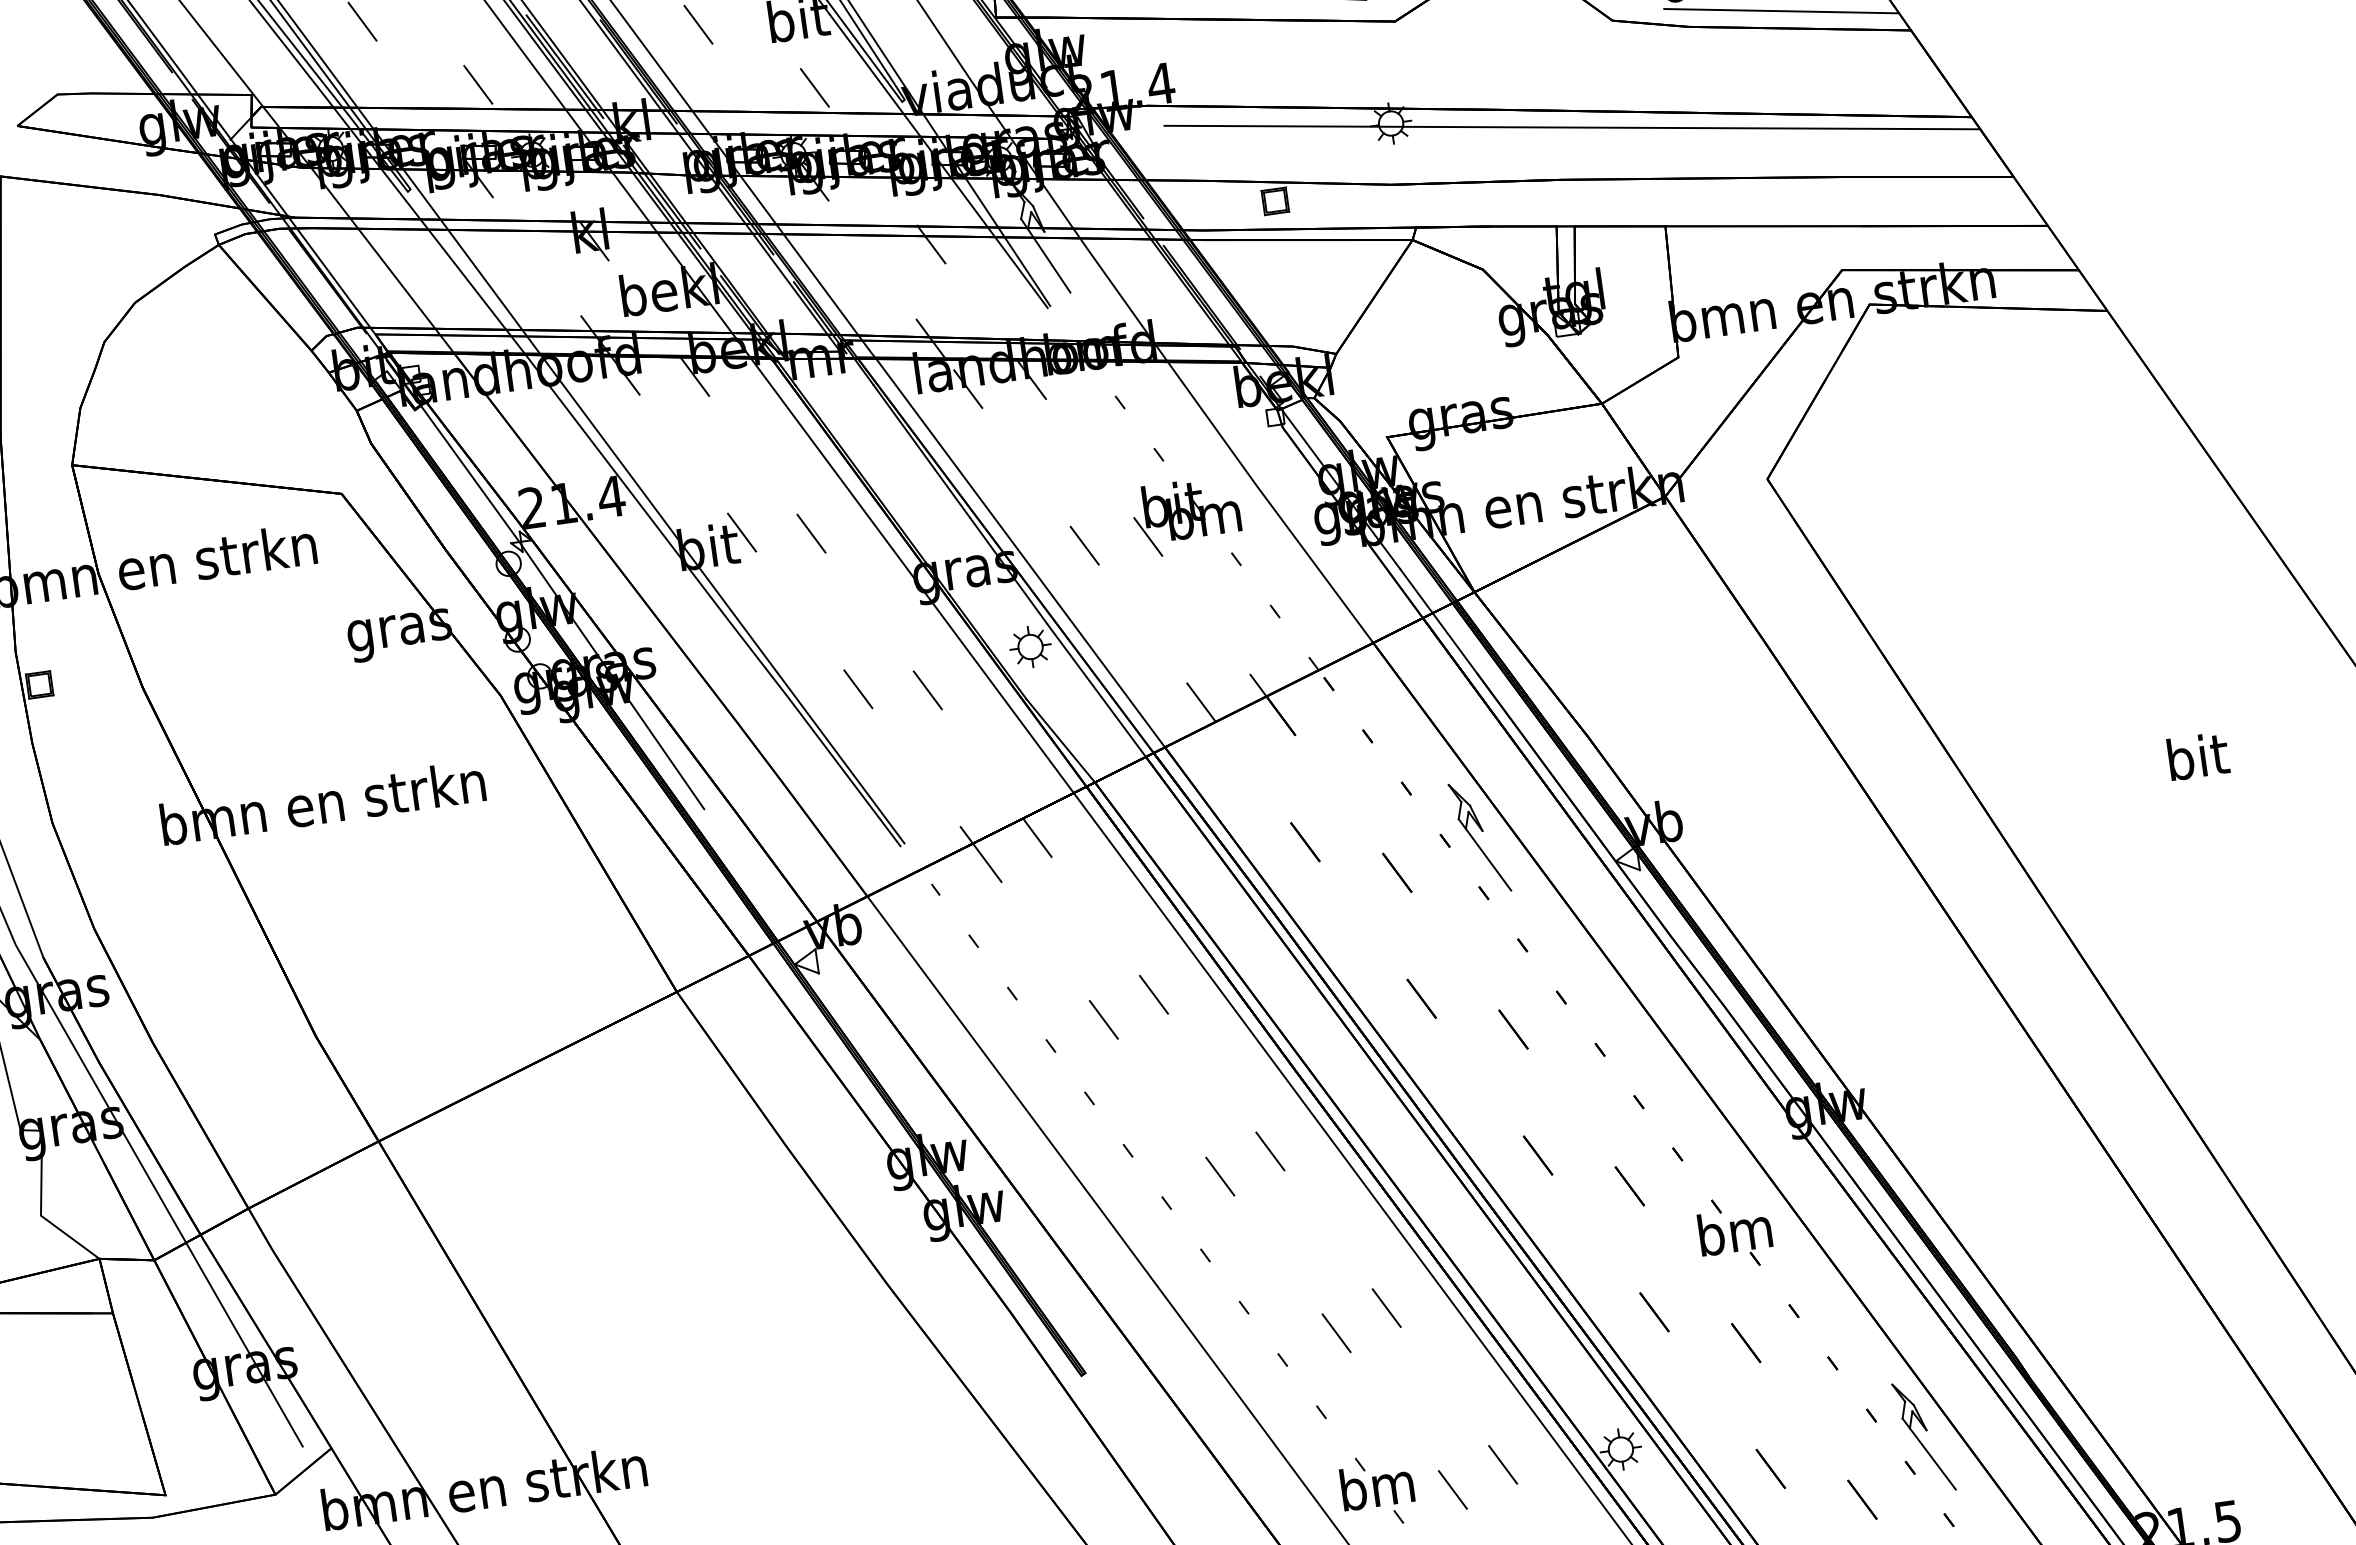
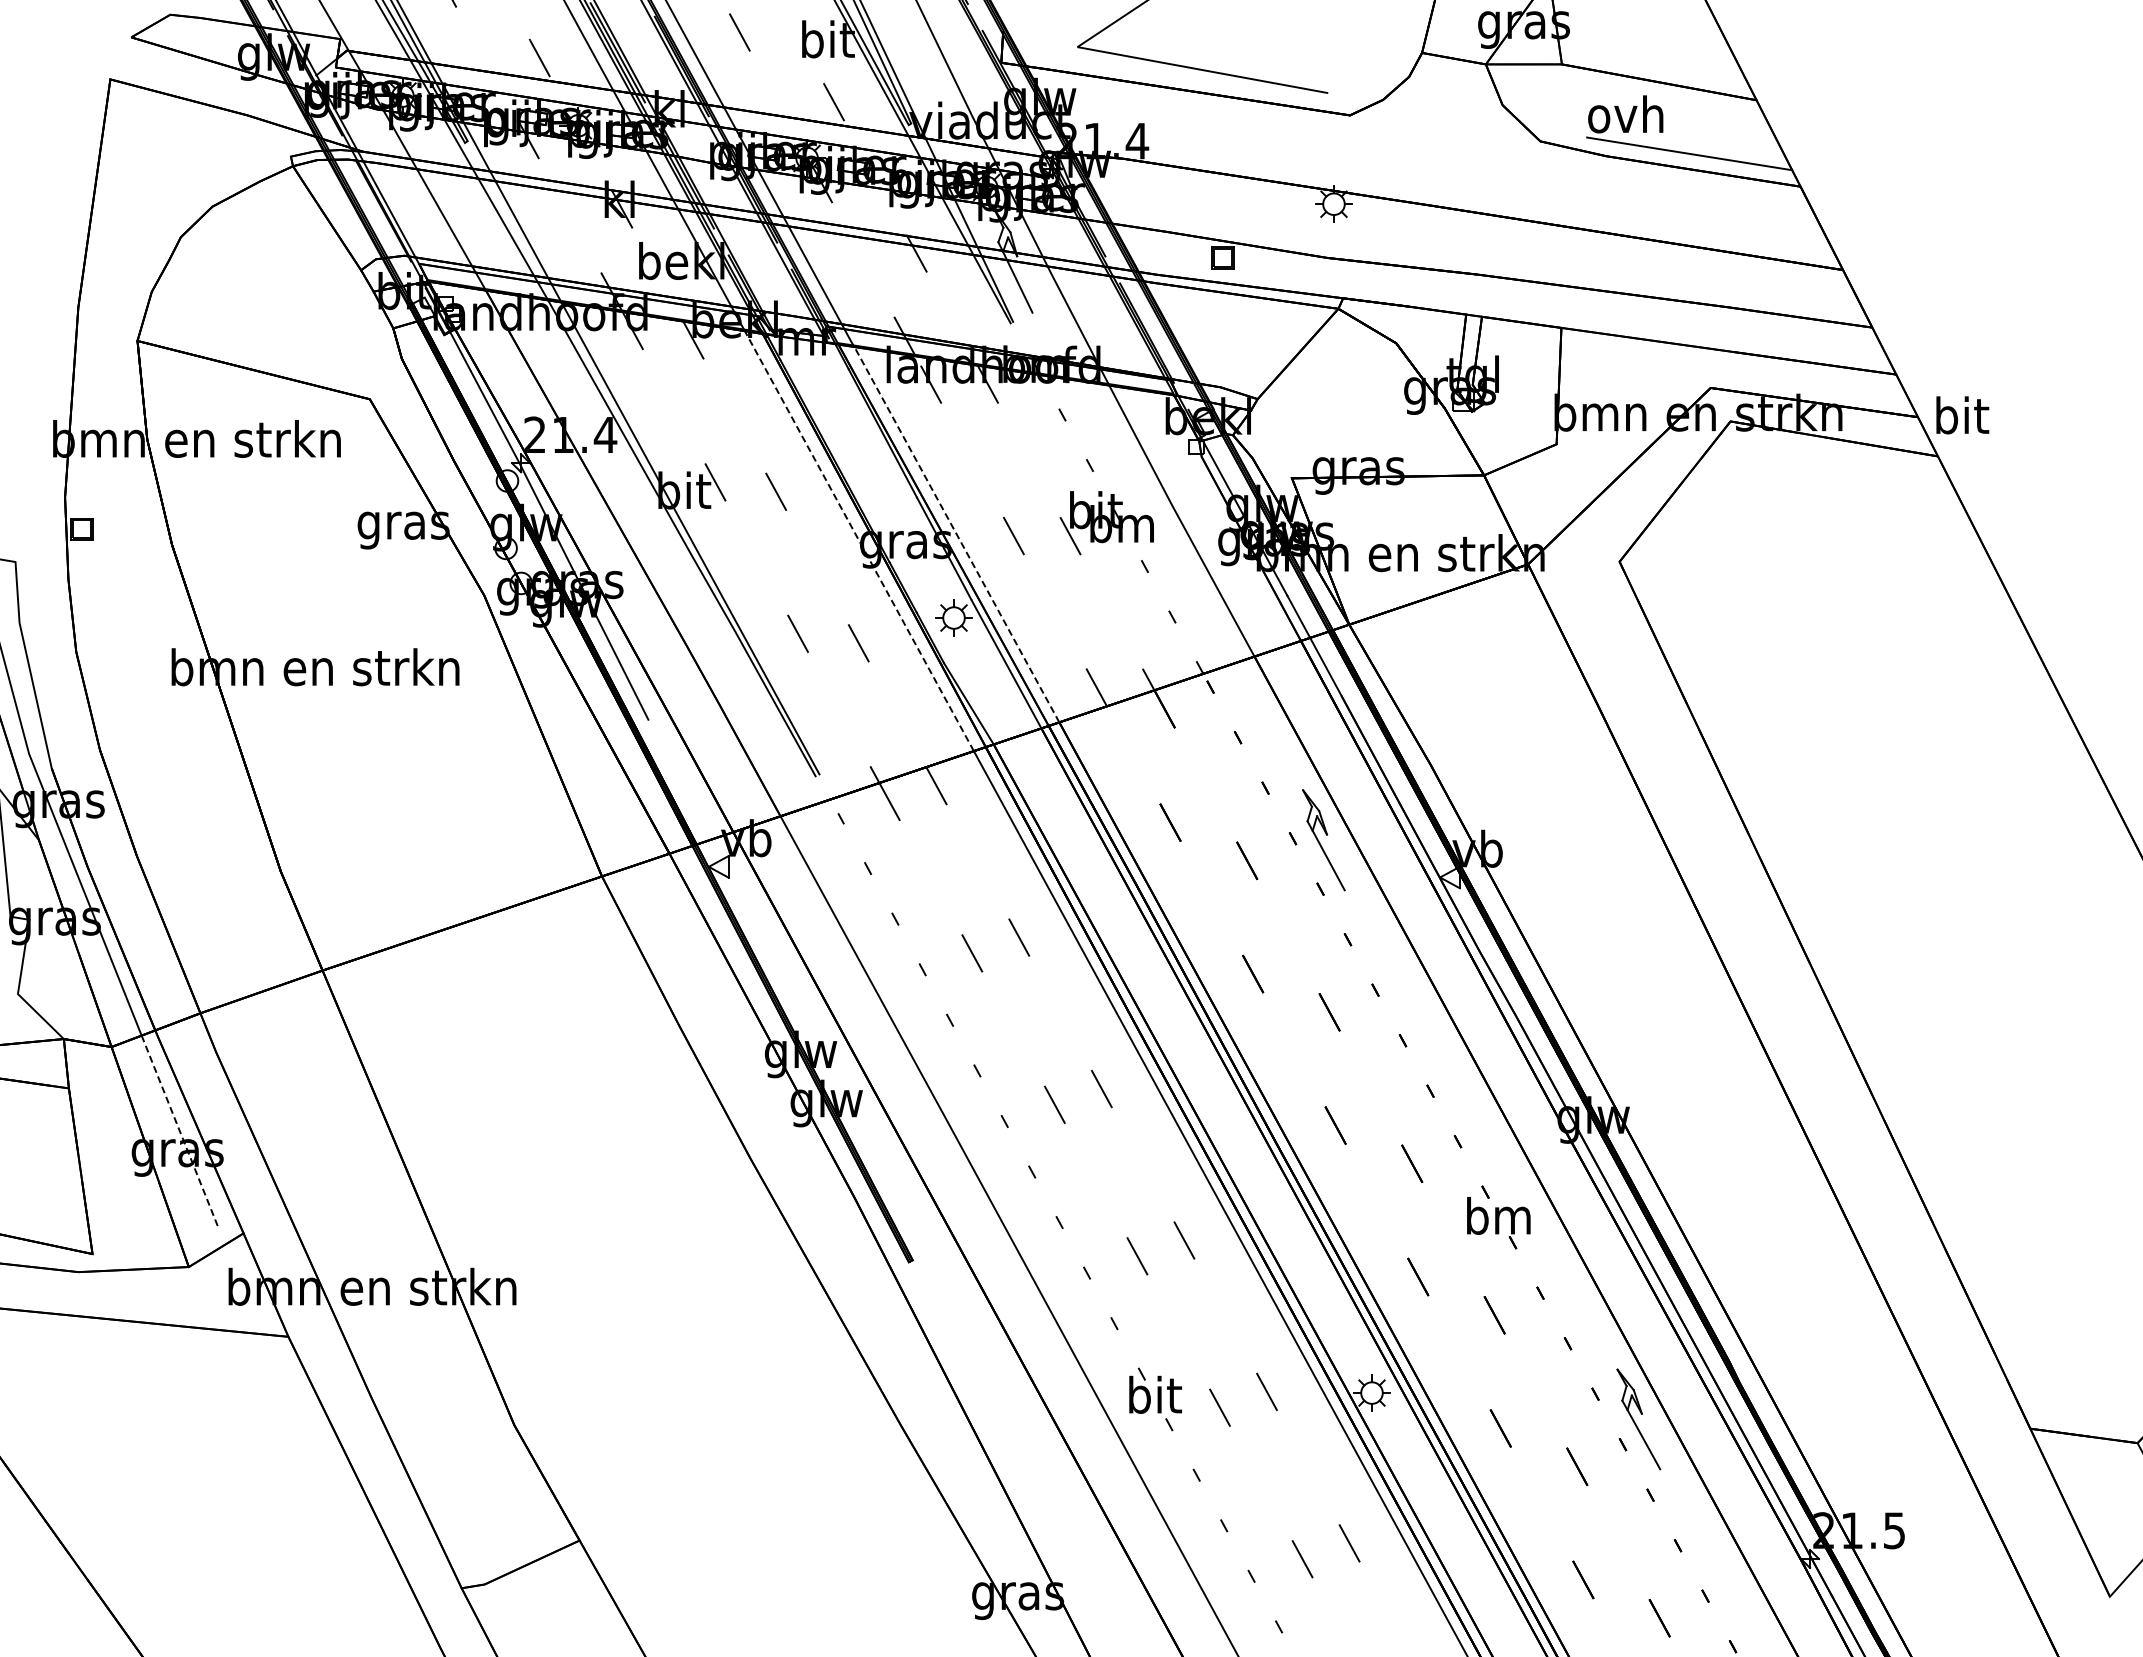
line: (1571, 127) -> (1491, 229), removed
line: (1020, 553) -> (956, 534), solid -> dashed
line: (912, 575) -> (859, 540), solid -> dashed
text: (2198, 756) -> (1962, 415), moved
line: (244, 1344) -> (180, 1131), solid -> dashed
text: (1377, 1485) -> (1154, 1394), bm -> bit

